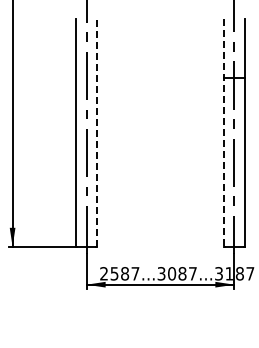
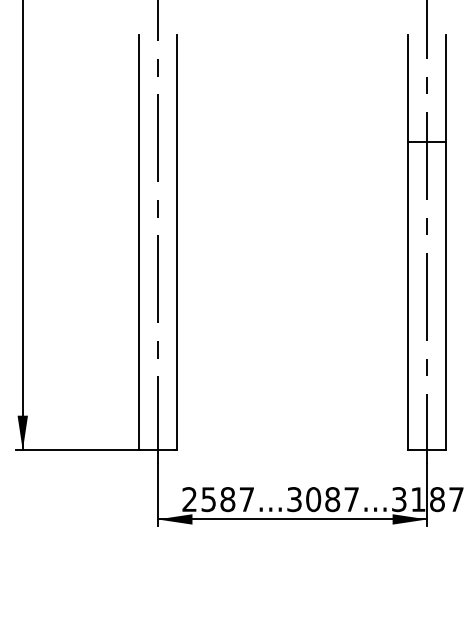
line: (97, 133) -> (177, 243), dashed -> solid
line: (223, 133) -> (407, 243), dashed -> solid

